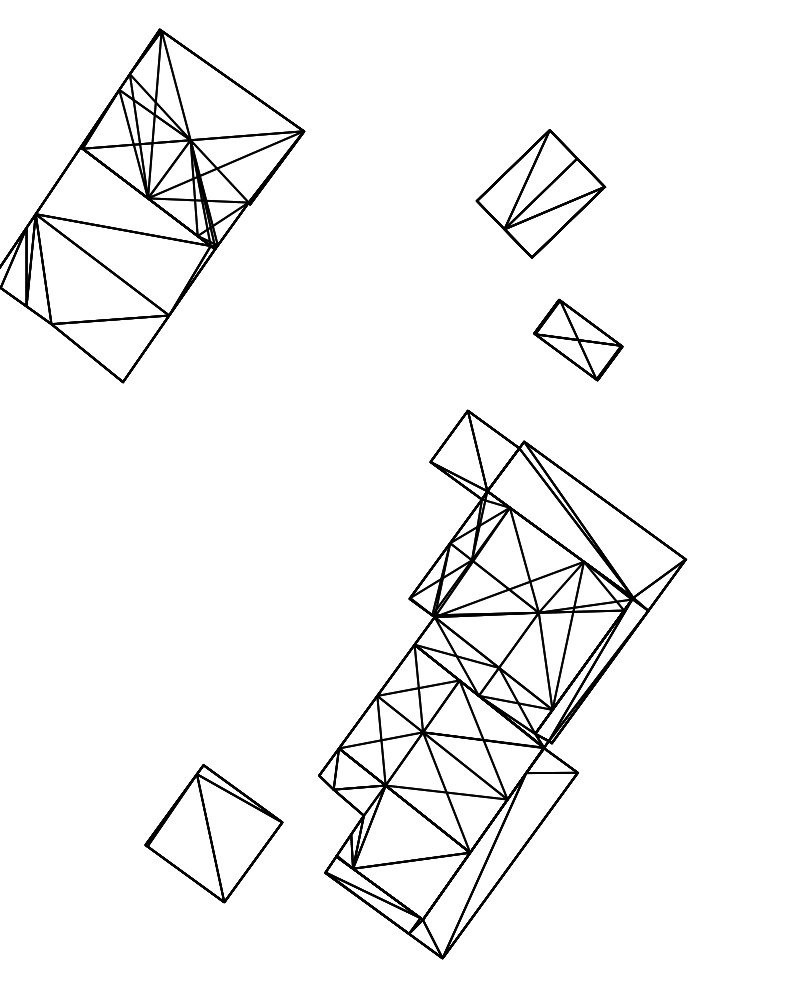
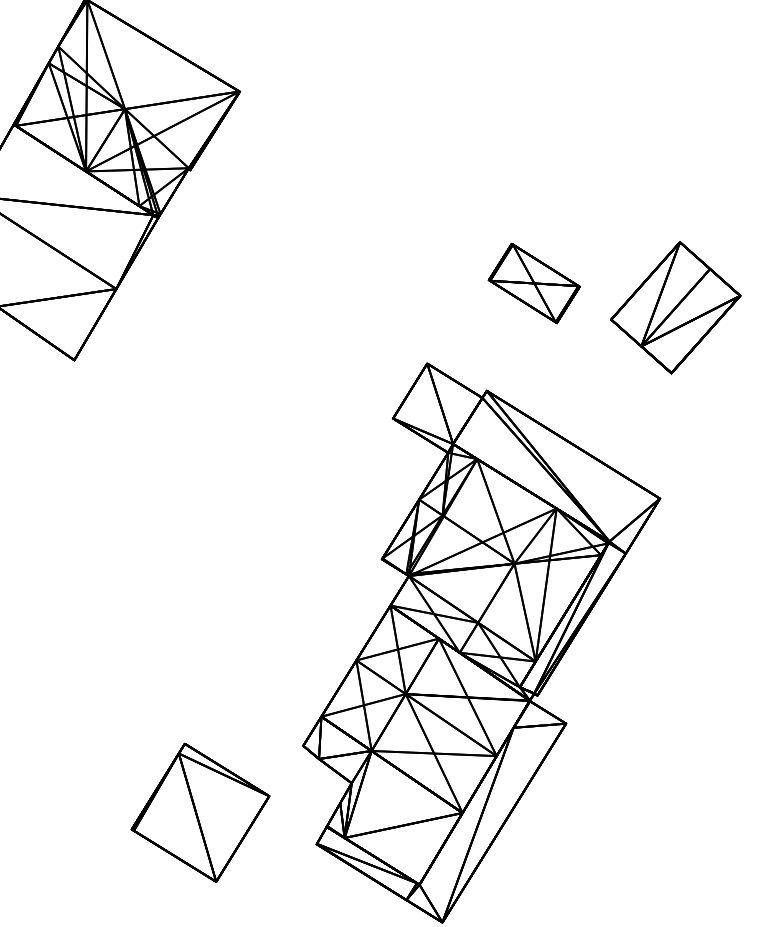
part: (540, 193) -> (675, 307), moved

